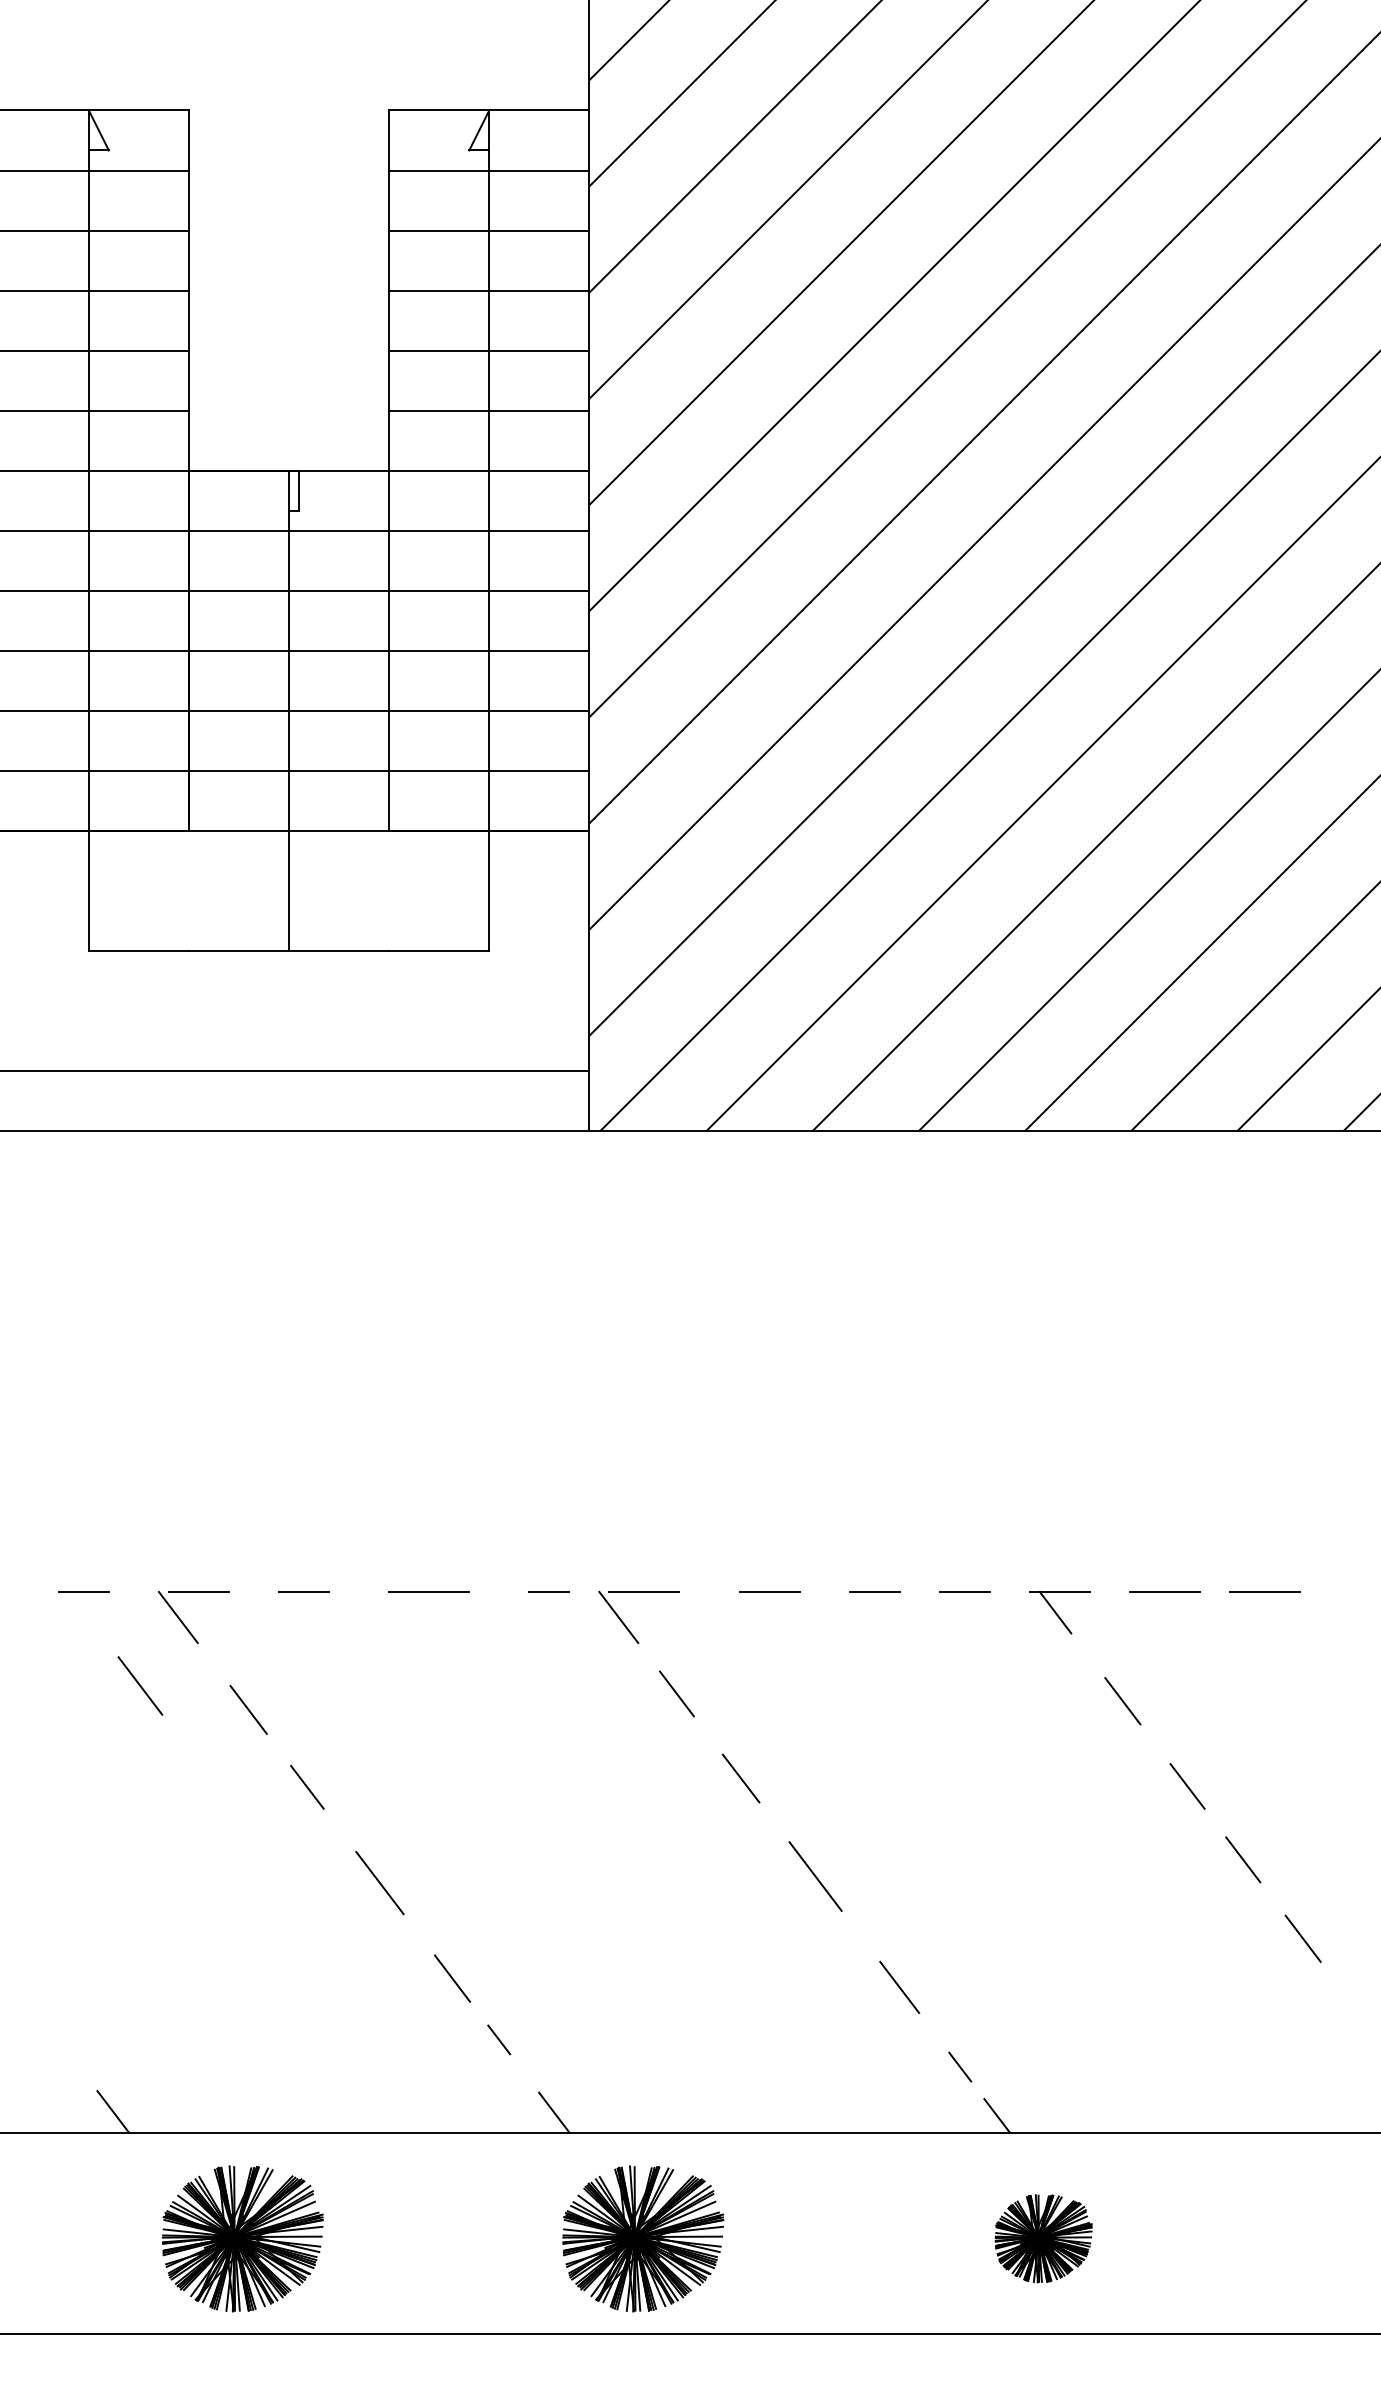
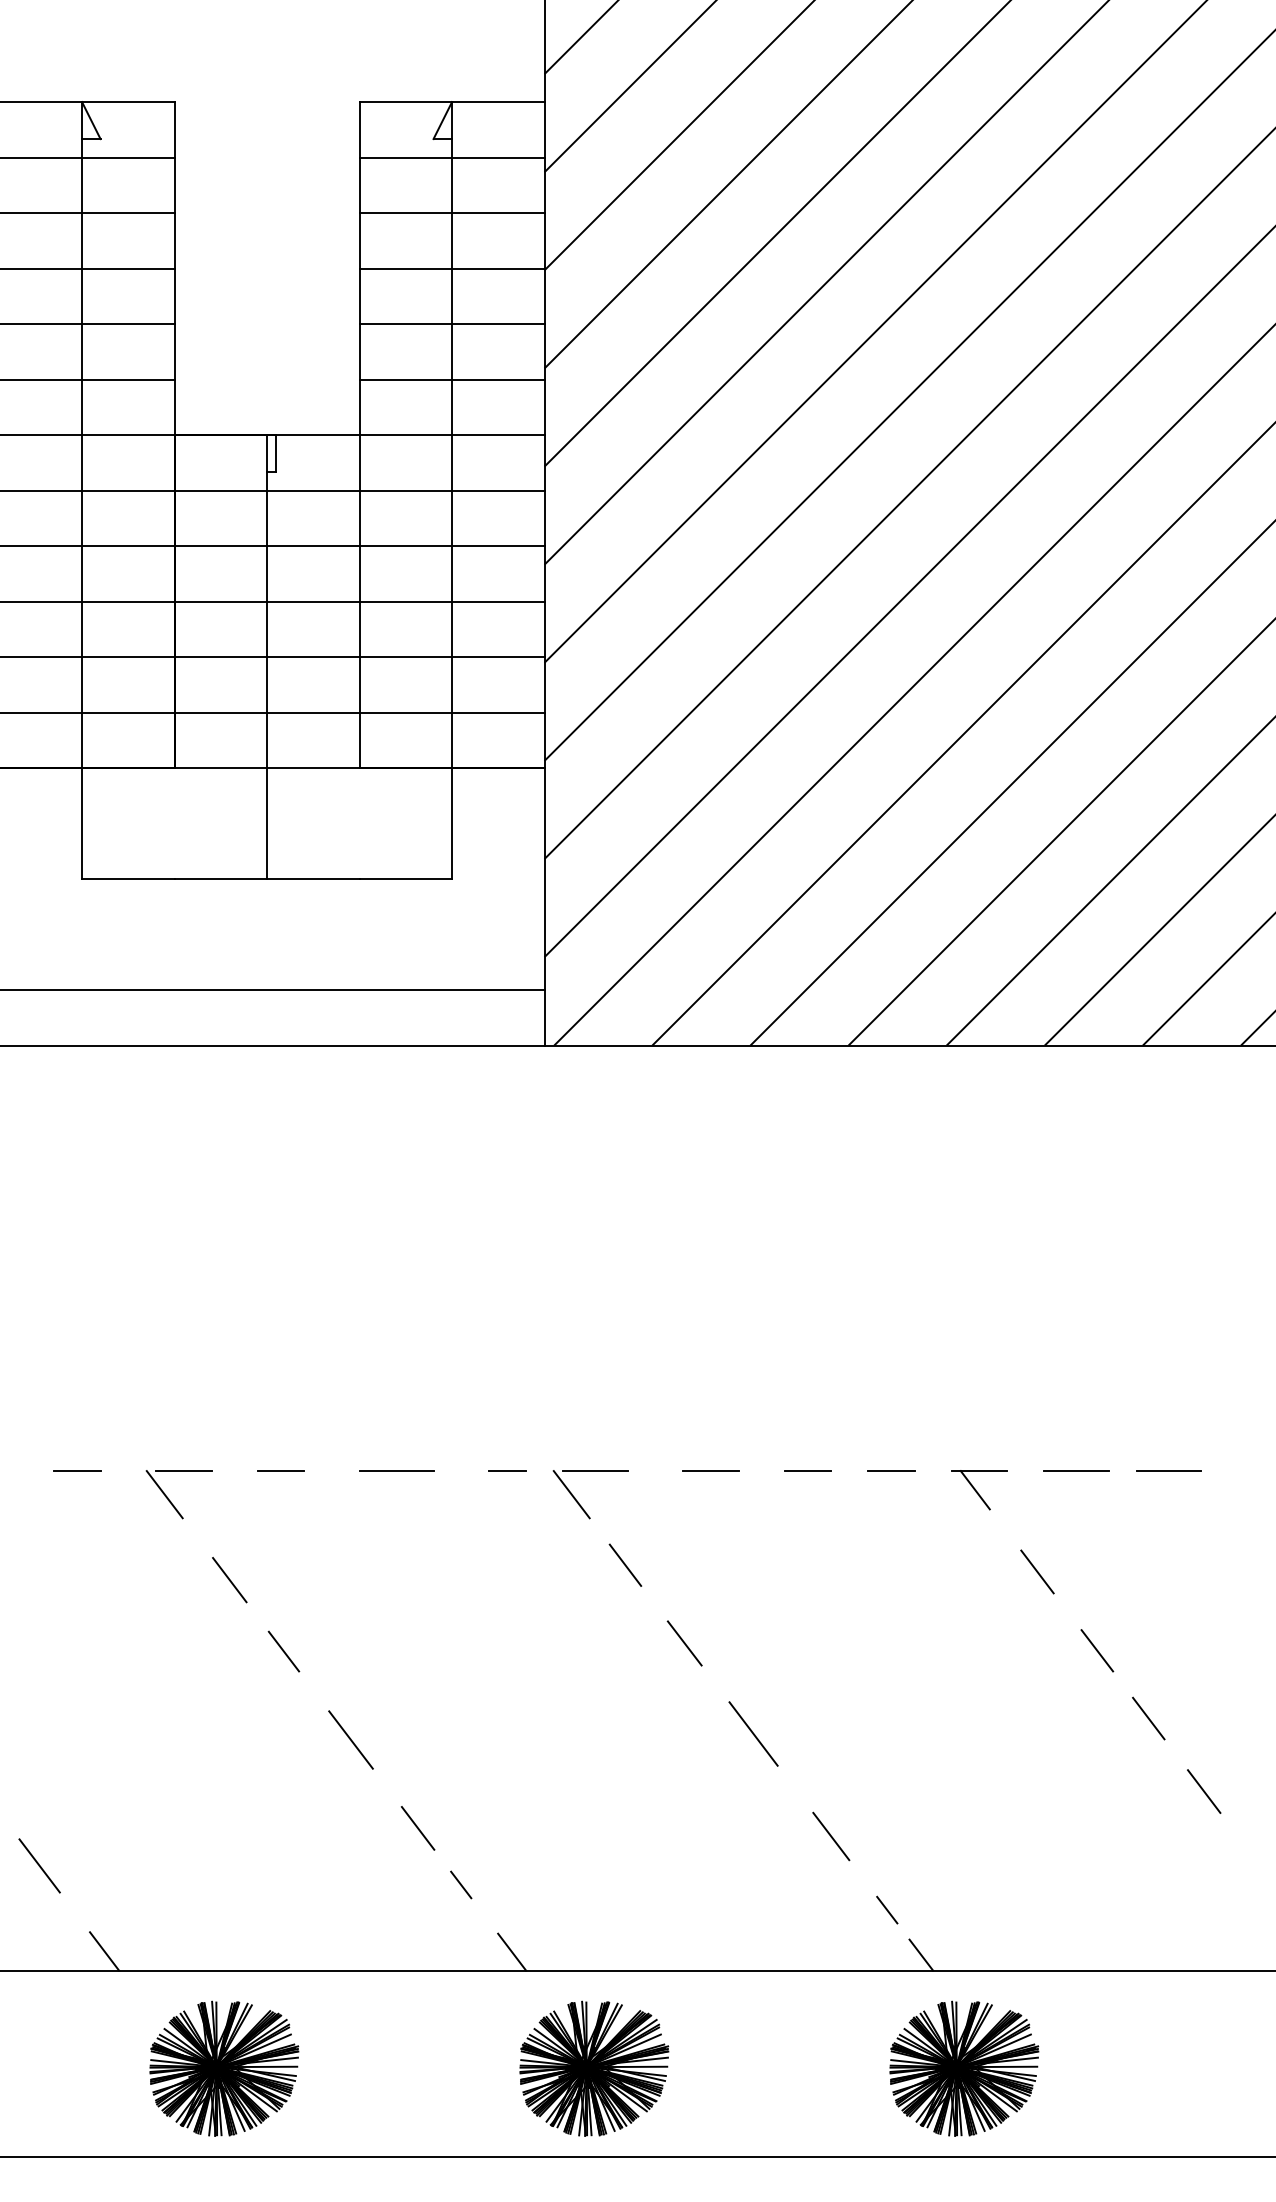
line: (140, 1685) -> (39, 1865), moved
part: (1043, 2238) -> (964, 2068), size x1.67

